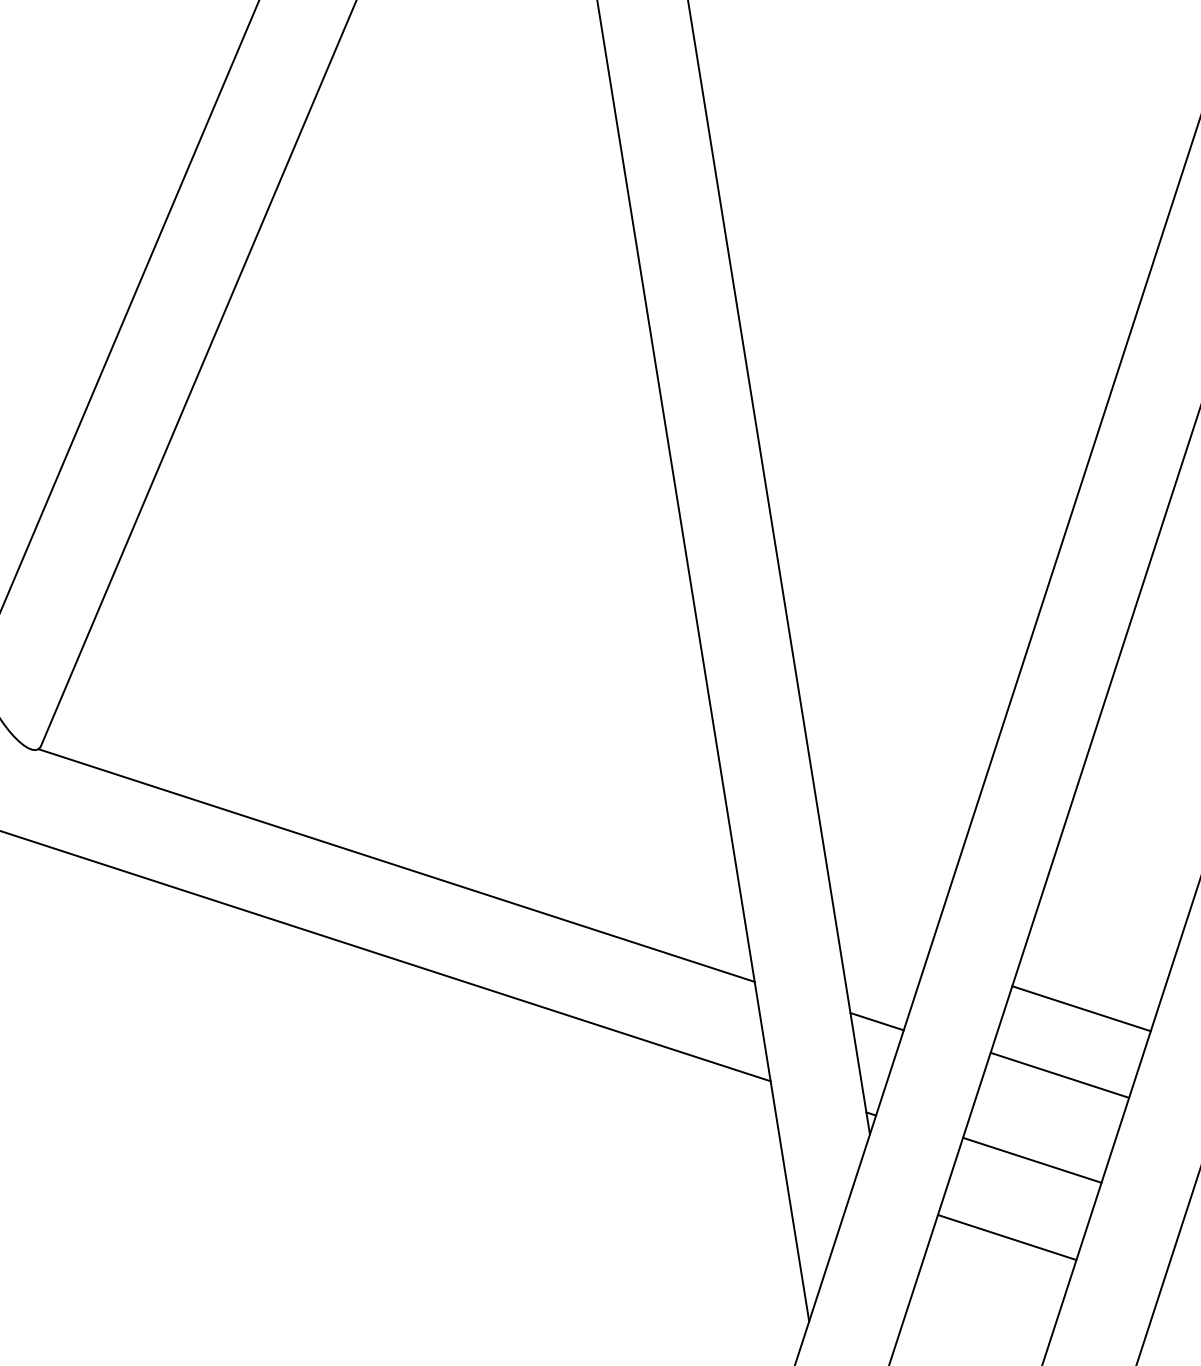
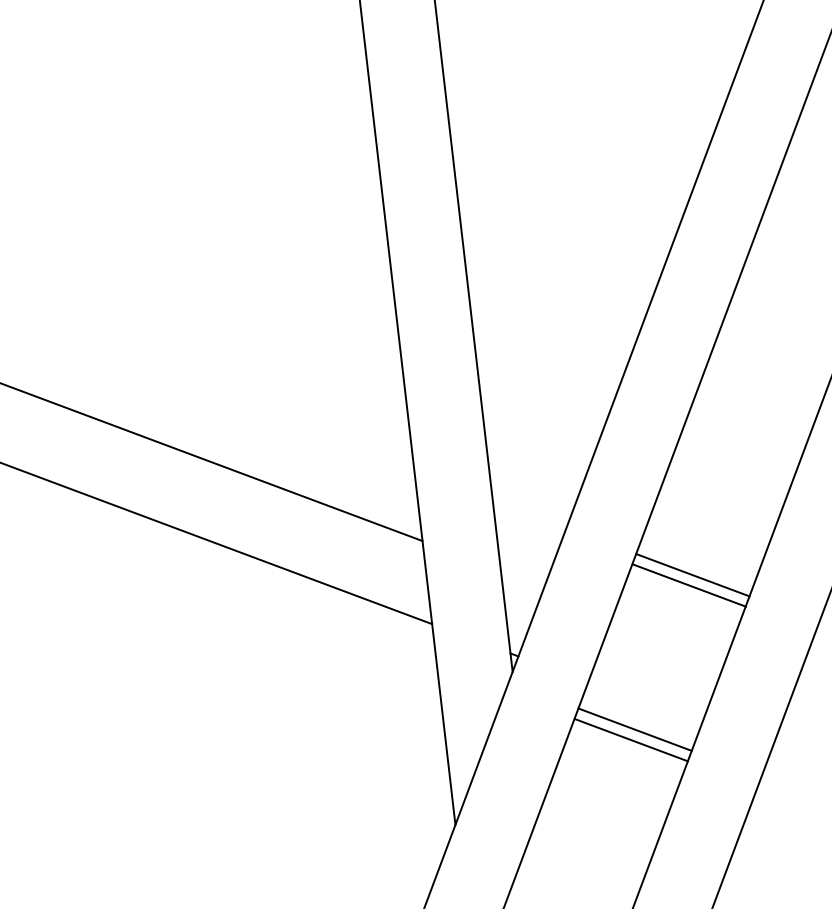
line: (876, 1021) -> (522, 578), removed
line: (1059, 1074) -> (689, 584), moved
line: (1032, 1159) -> (631, 739), moved
line: (1006, 1237) -> (634, 729), moved

